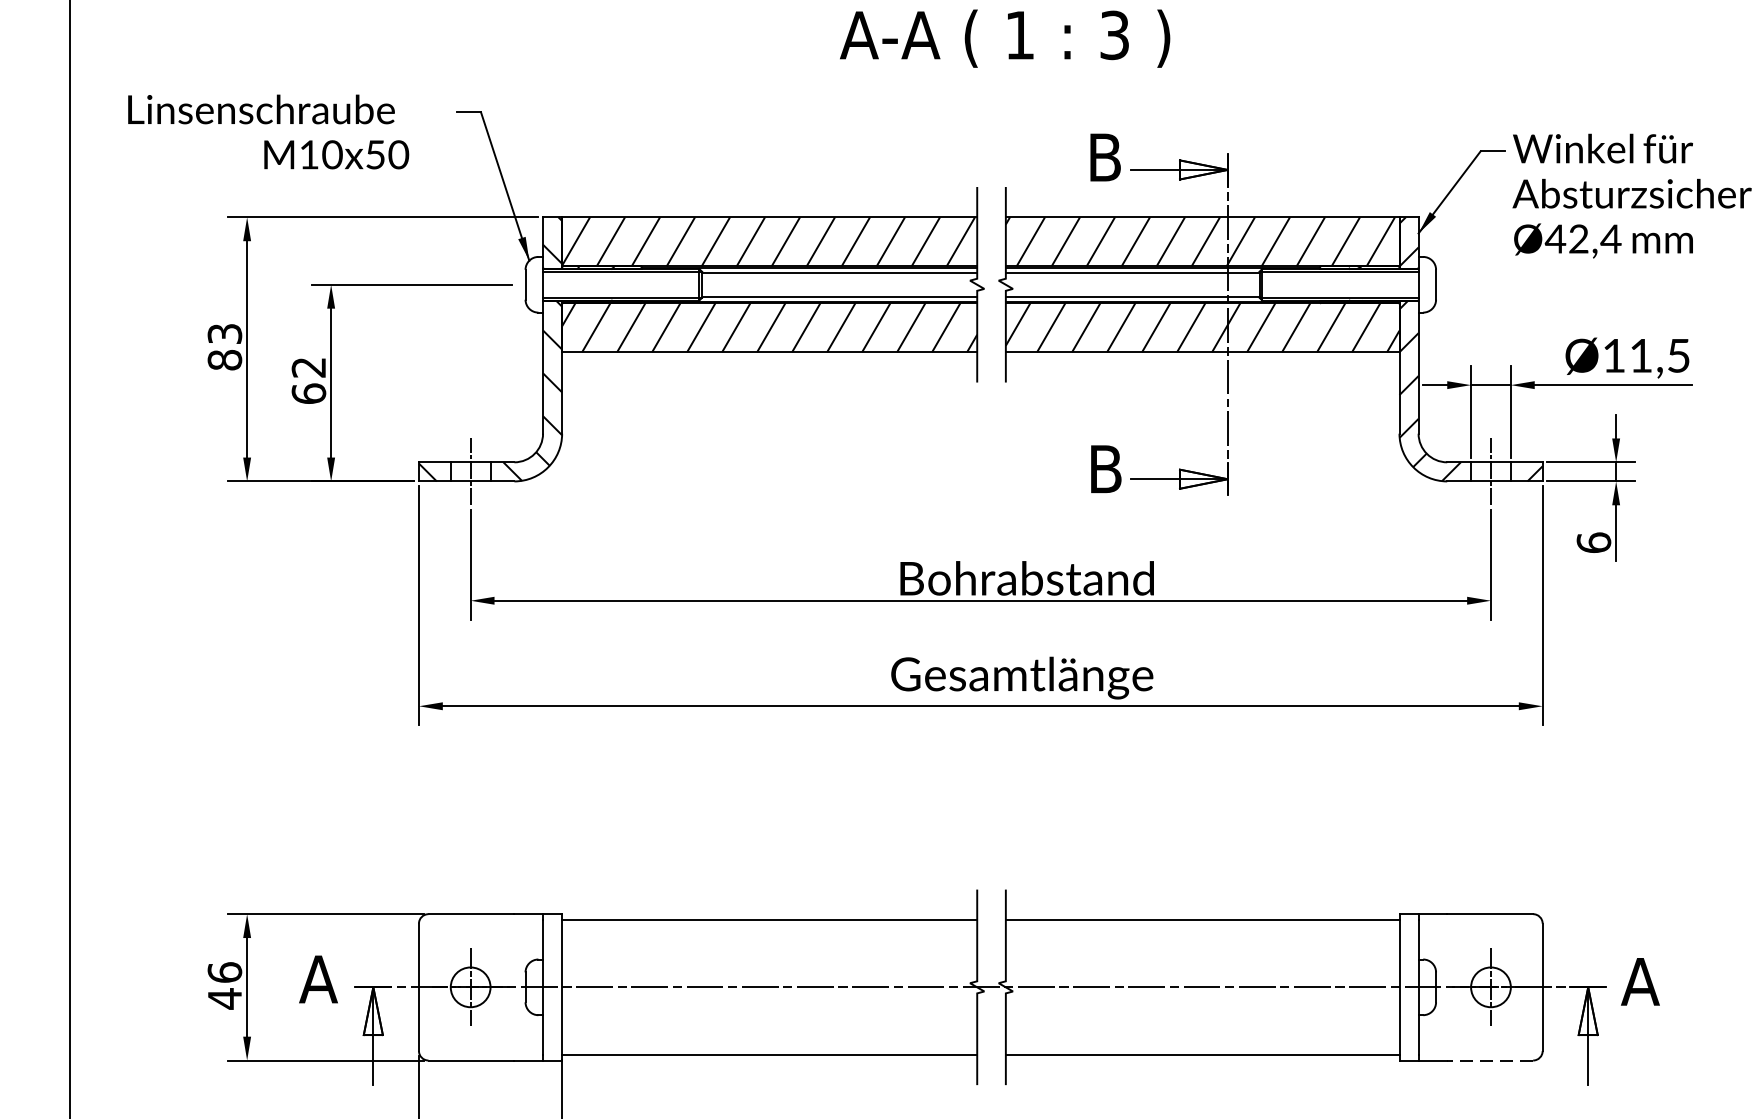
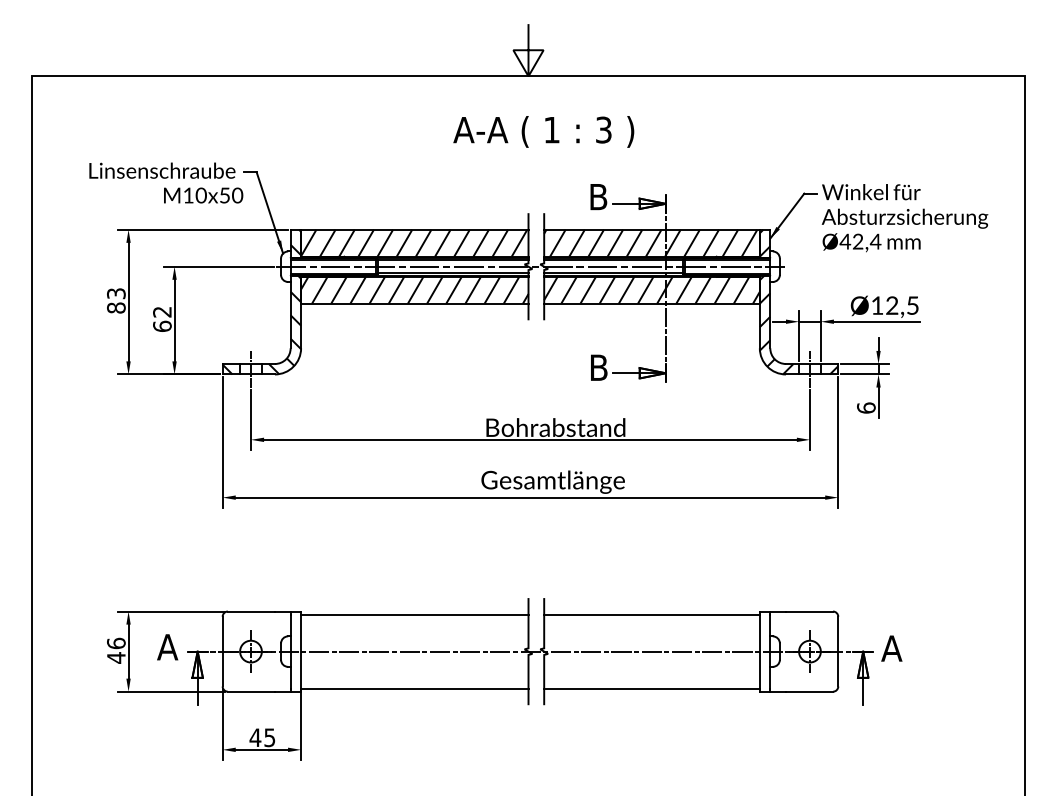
text: (268, 131) -> (166, 182), moved
line: (980, 284) -> (530, 266), added
text: (1641, 355) -> (892, 305), Ø11,5 -> Ø12,5
line: (1490, 1060) -> (809, 691), dashed -> solid

